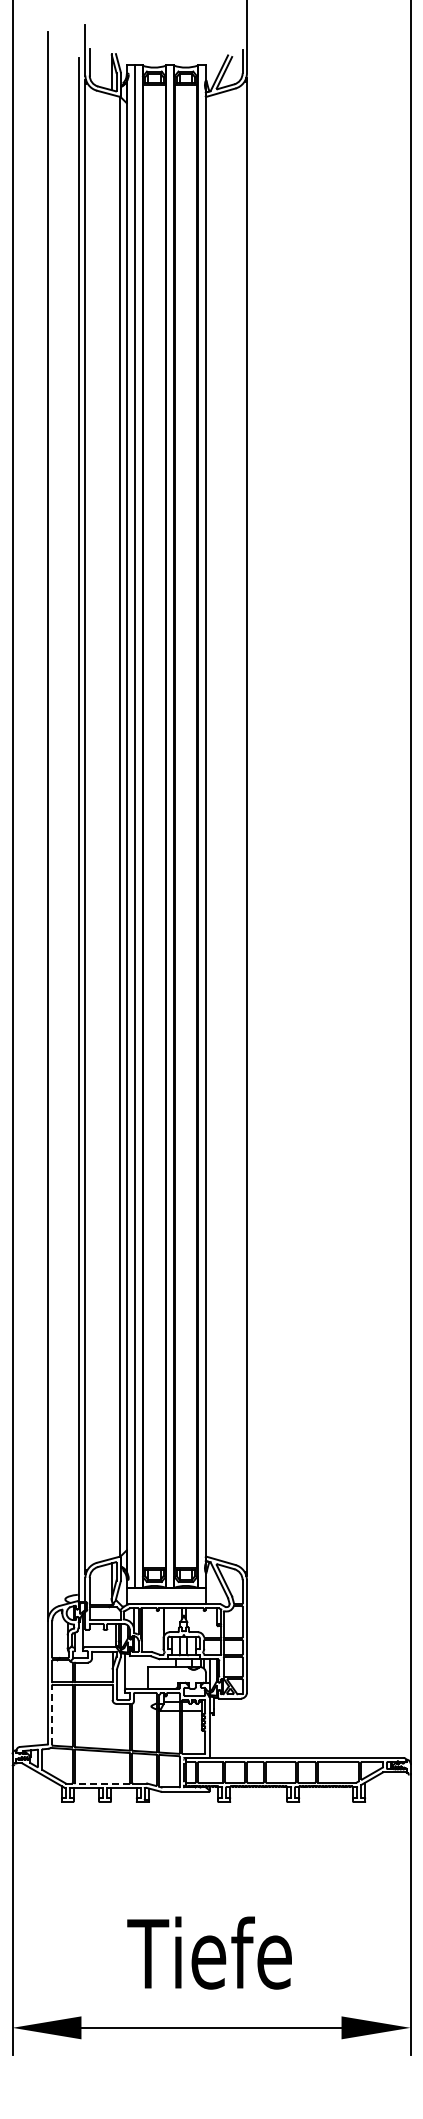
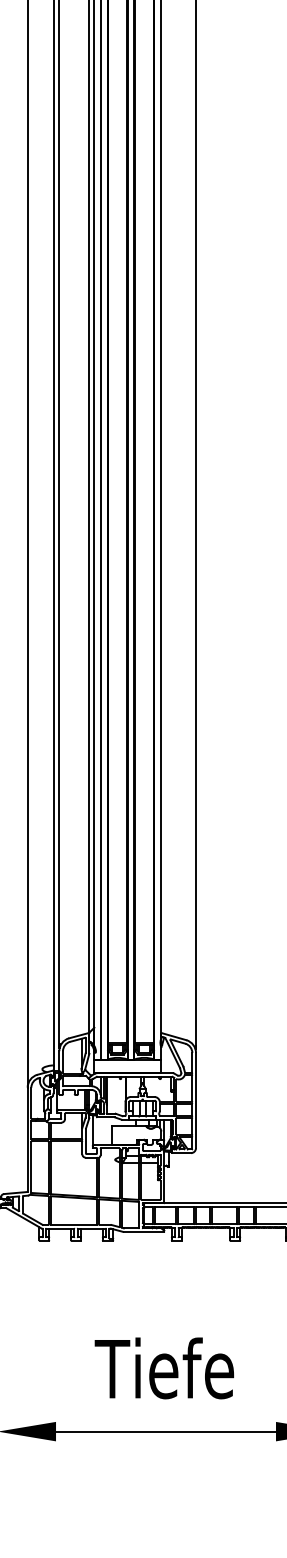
line: (52, 1715) -> (31, 1167), dashed -> solid
line: (102, 1783) -> (73, 1224), dashed -> solid

